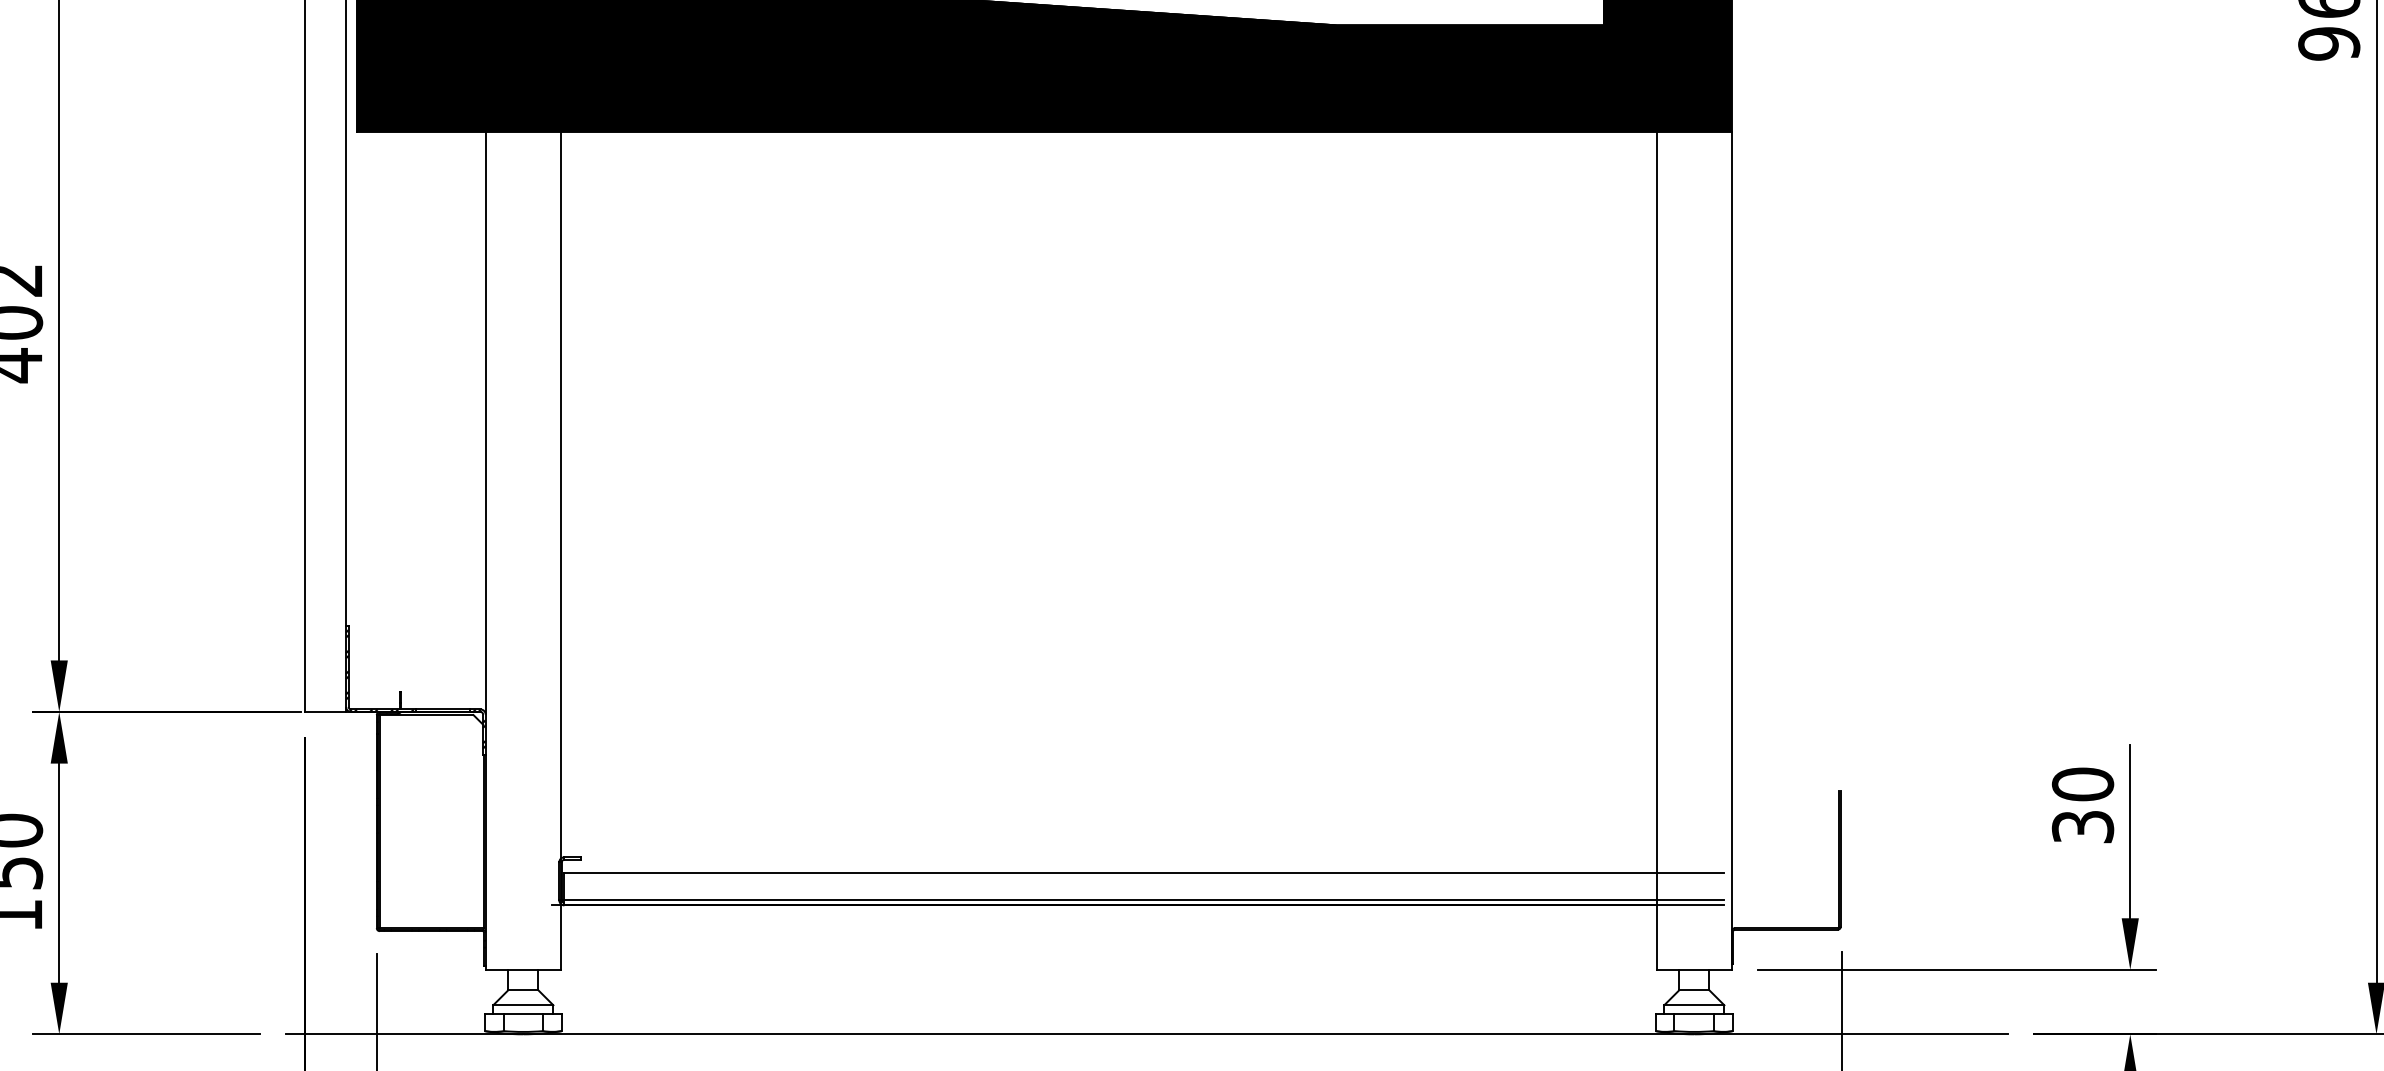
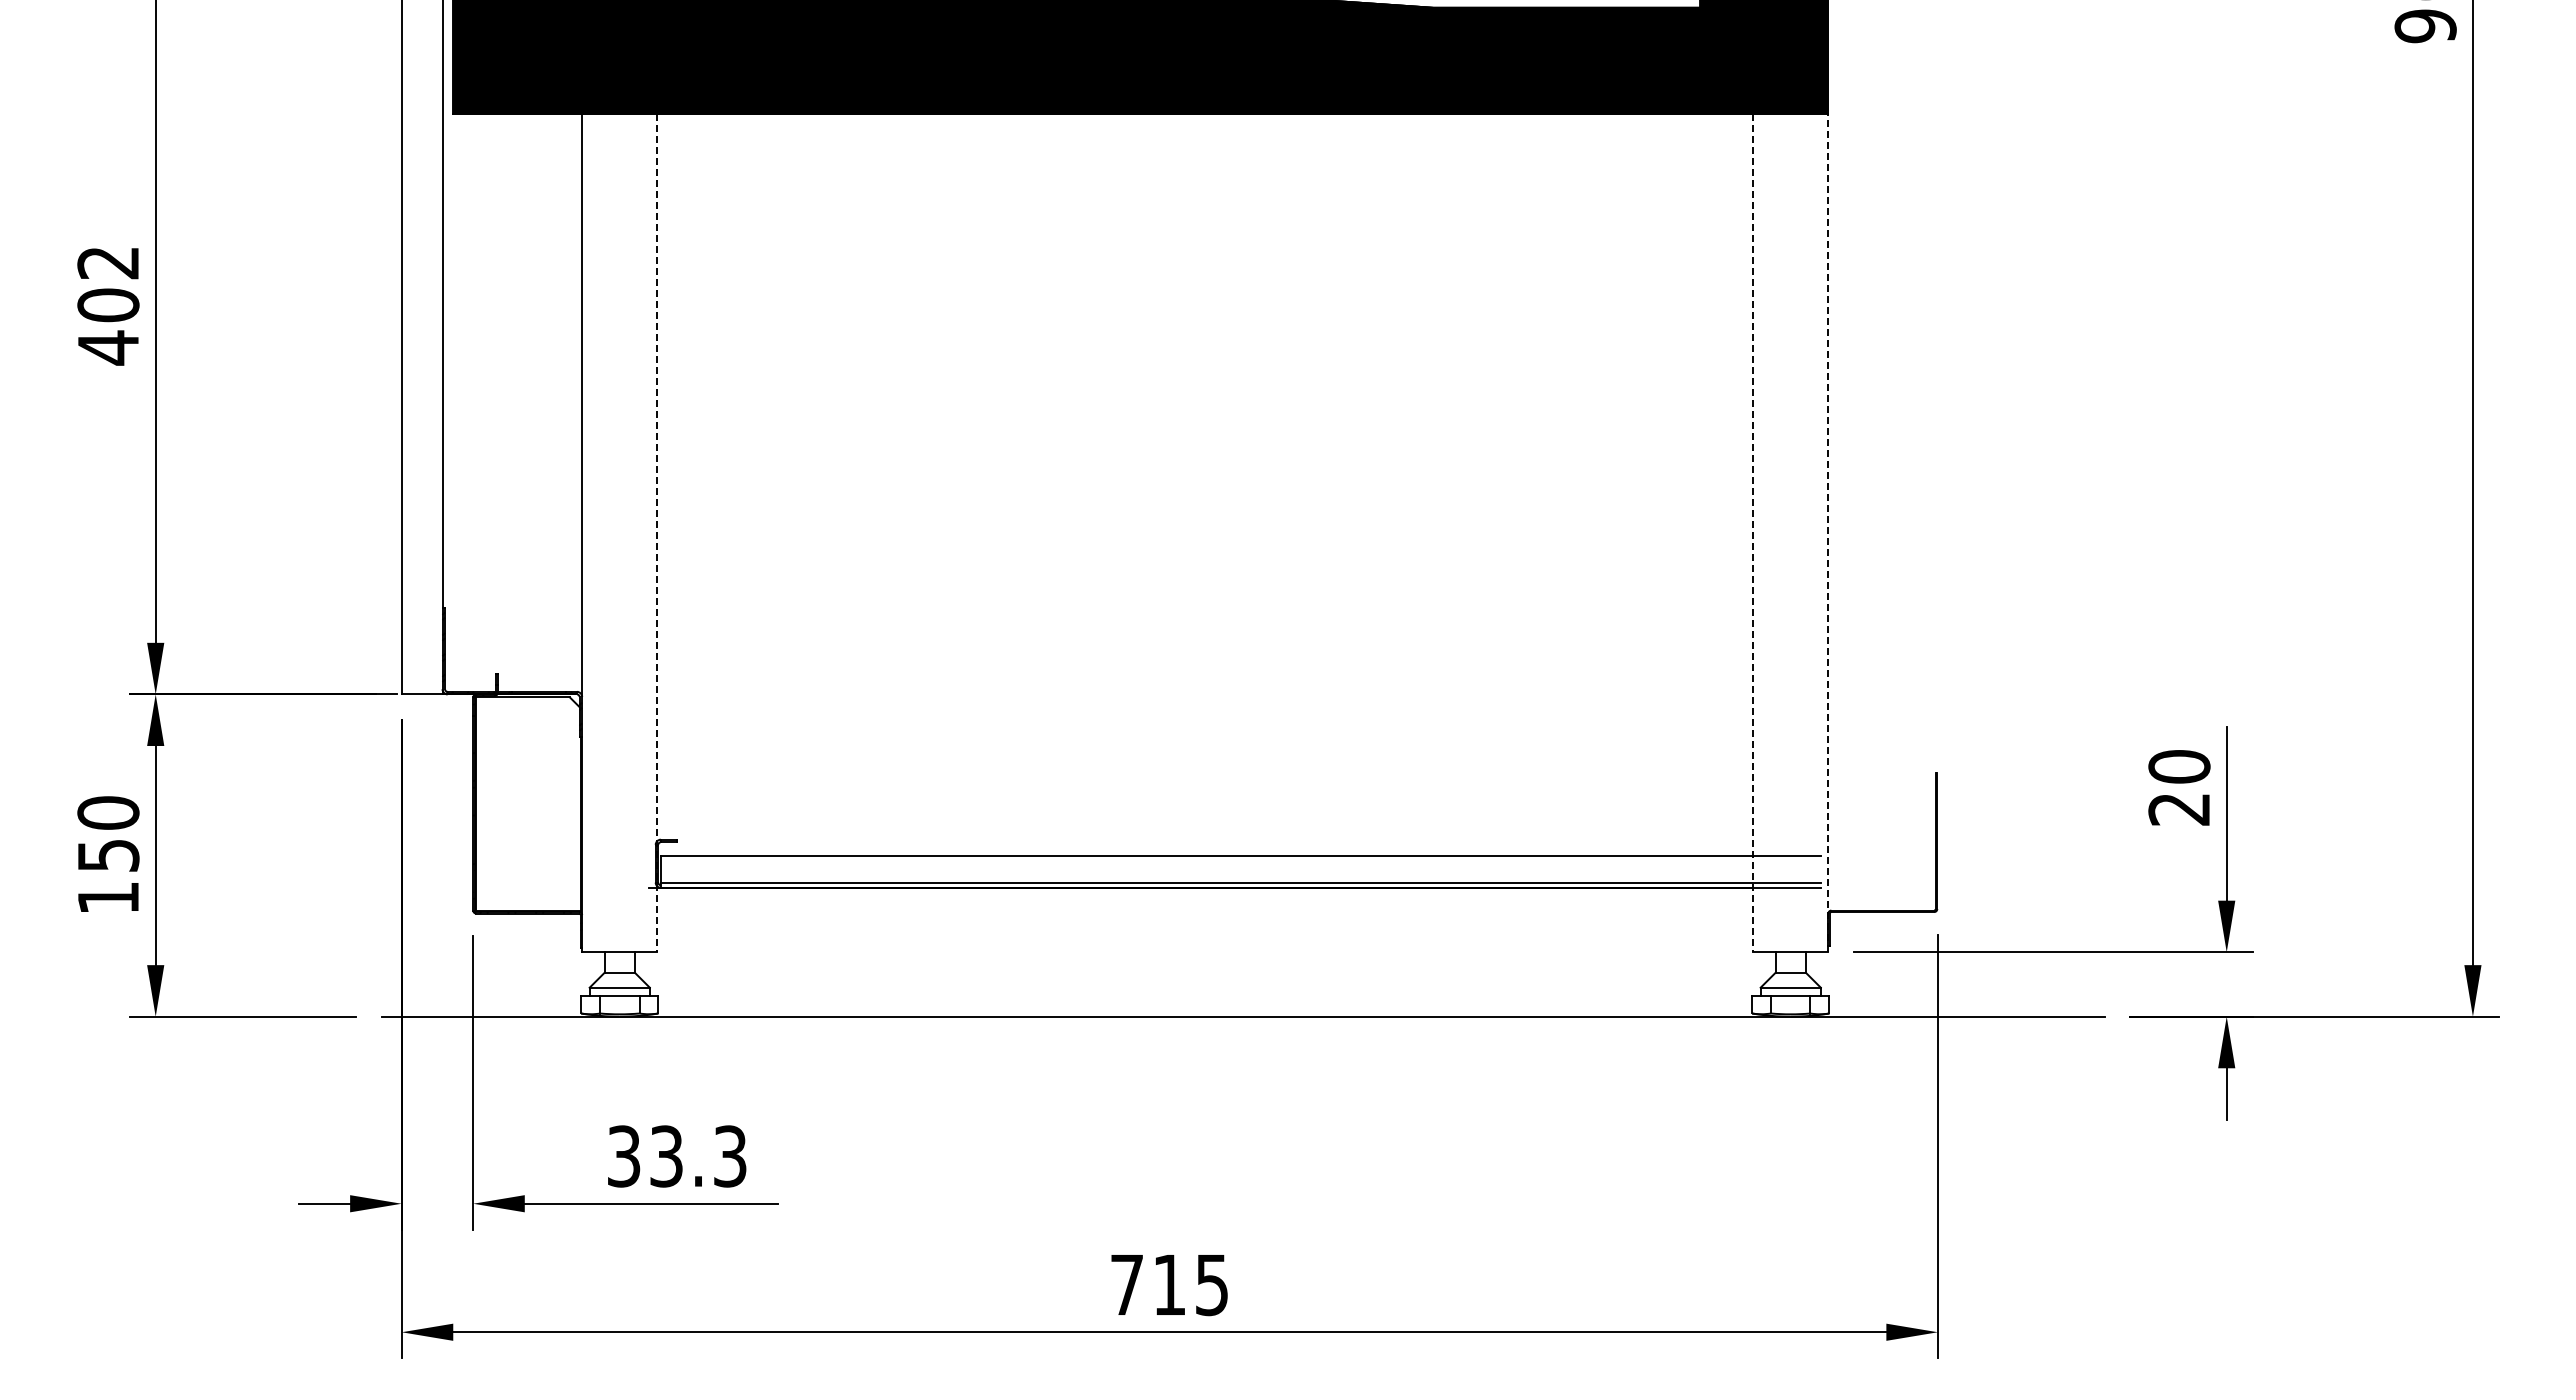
line: (561, 551) -> (657, 533), solid -> dashed
line: (1657, 551) -> (1753, 533), solid -> dashed
line: (1732, 551) -> (1828, 533), solid -> dashed
text: (2083, 827) -> (2179, 809), 30 -> 20

